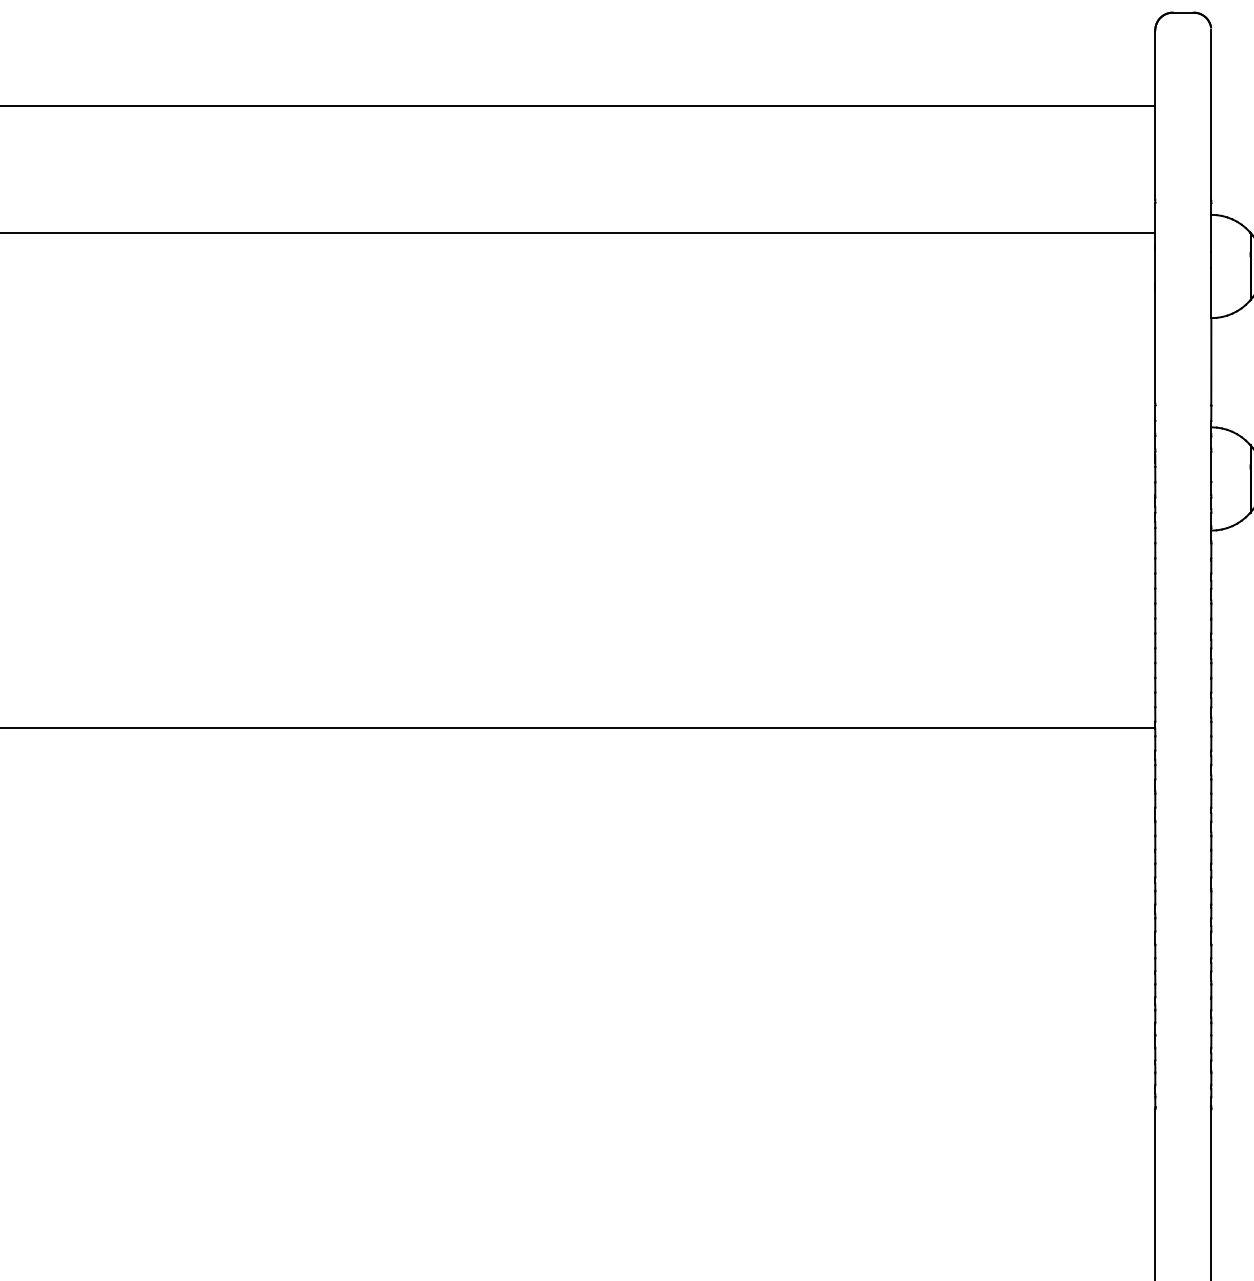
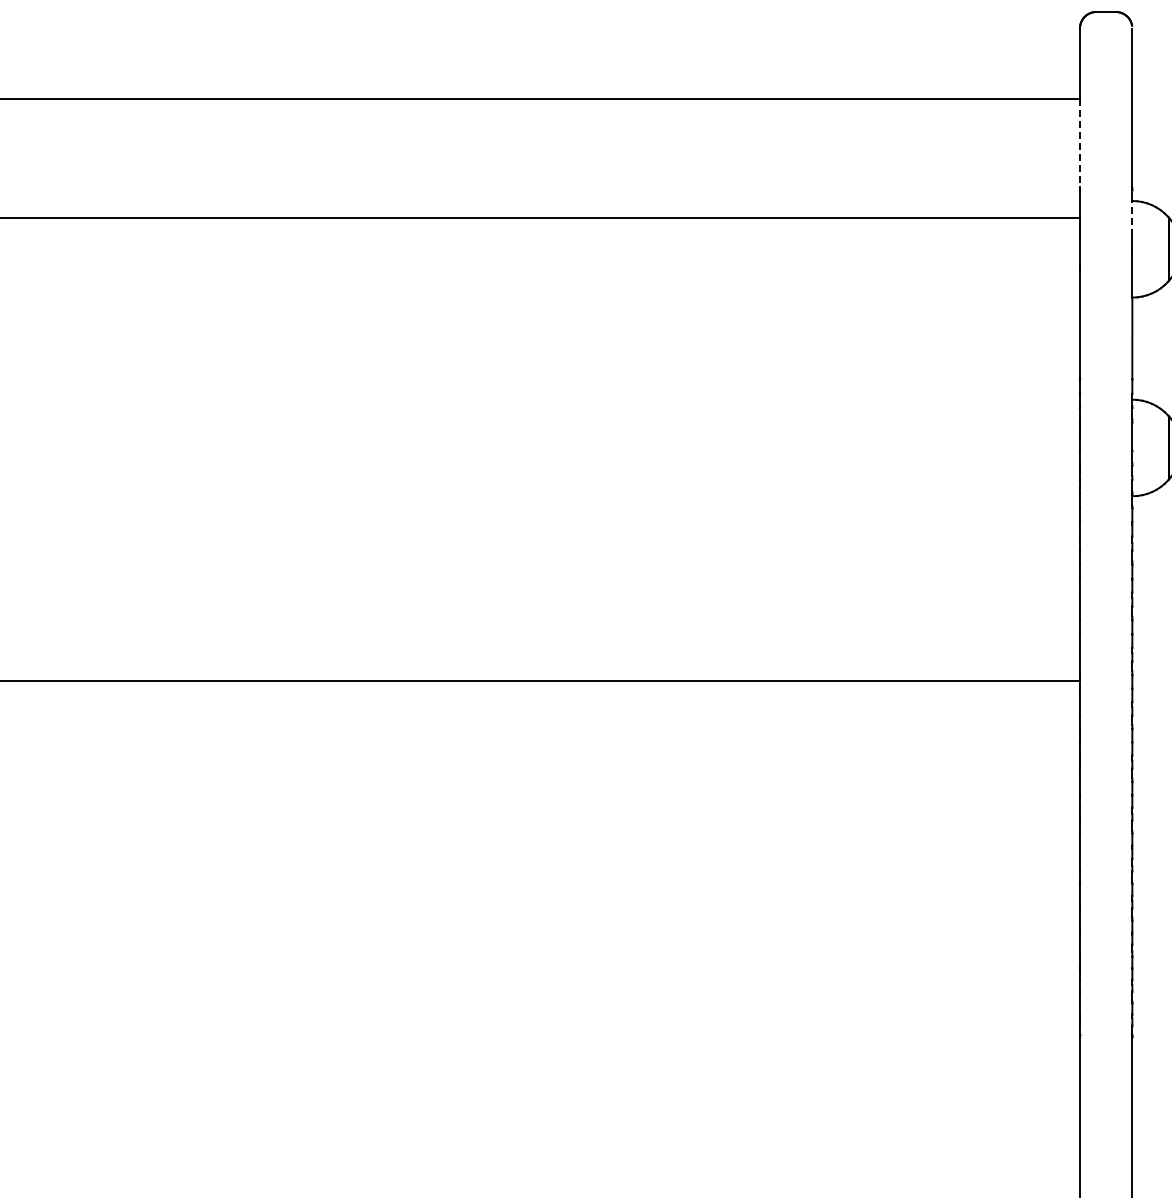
line: (1154, 152) -> (1079, 142), solid -> dashed
line: (1211, 233) -> (1132, 218), solid -> dashed

